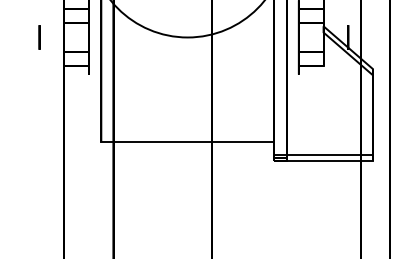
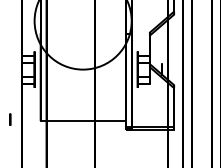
circle: (39, 37) -> (10, 119), moved

